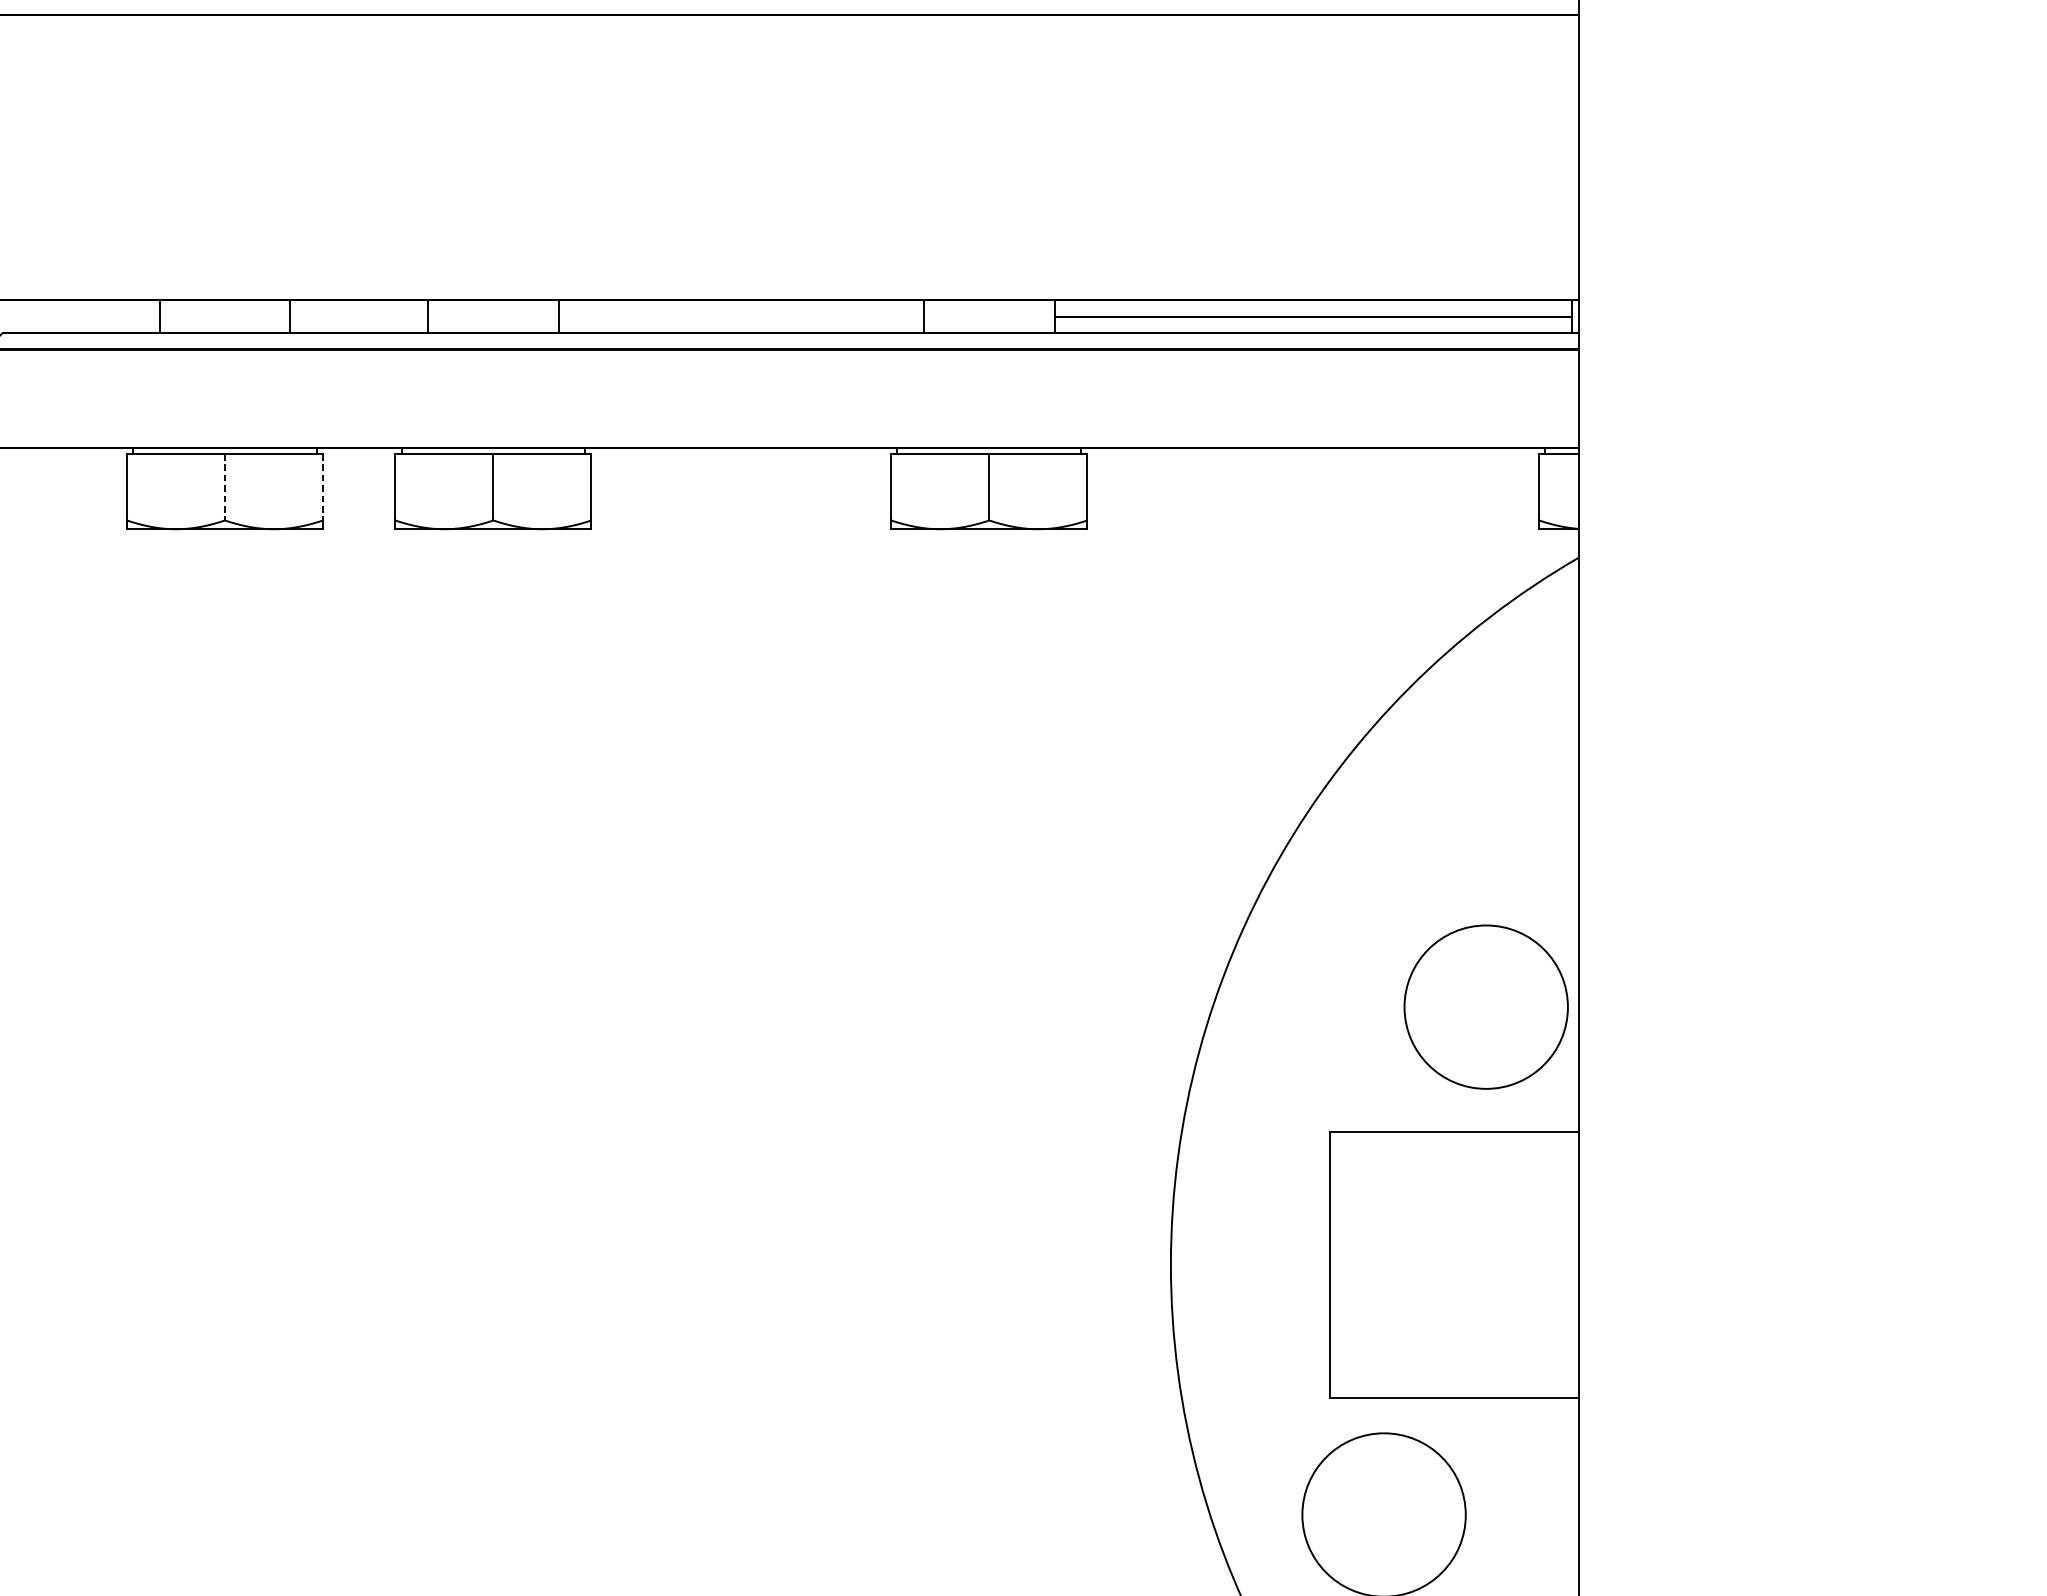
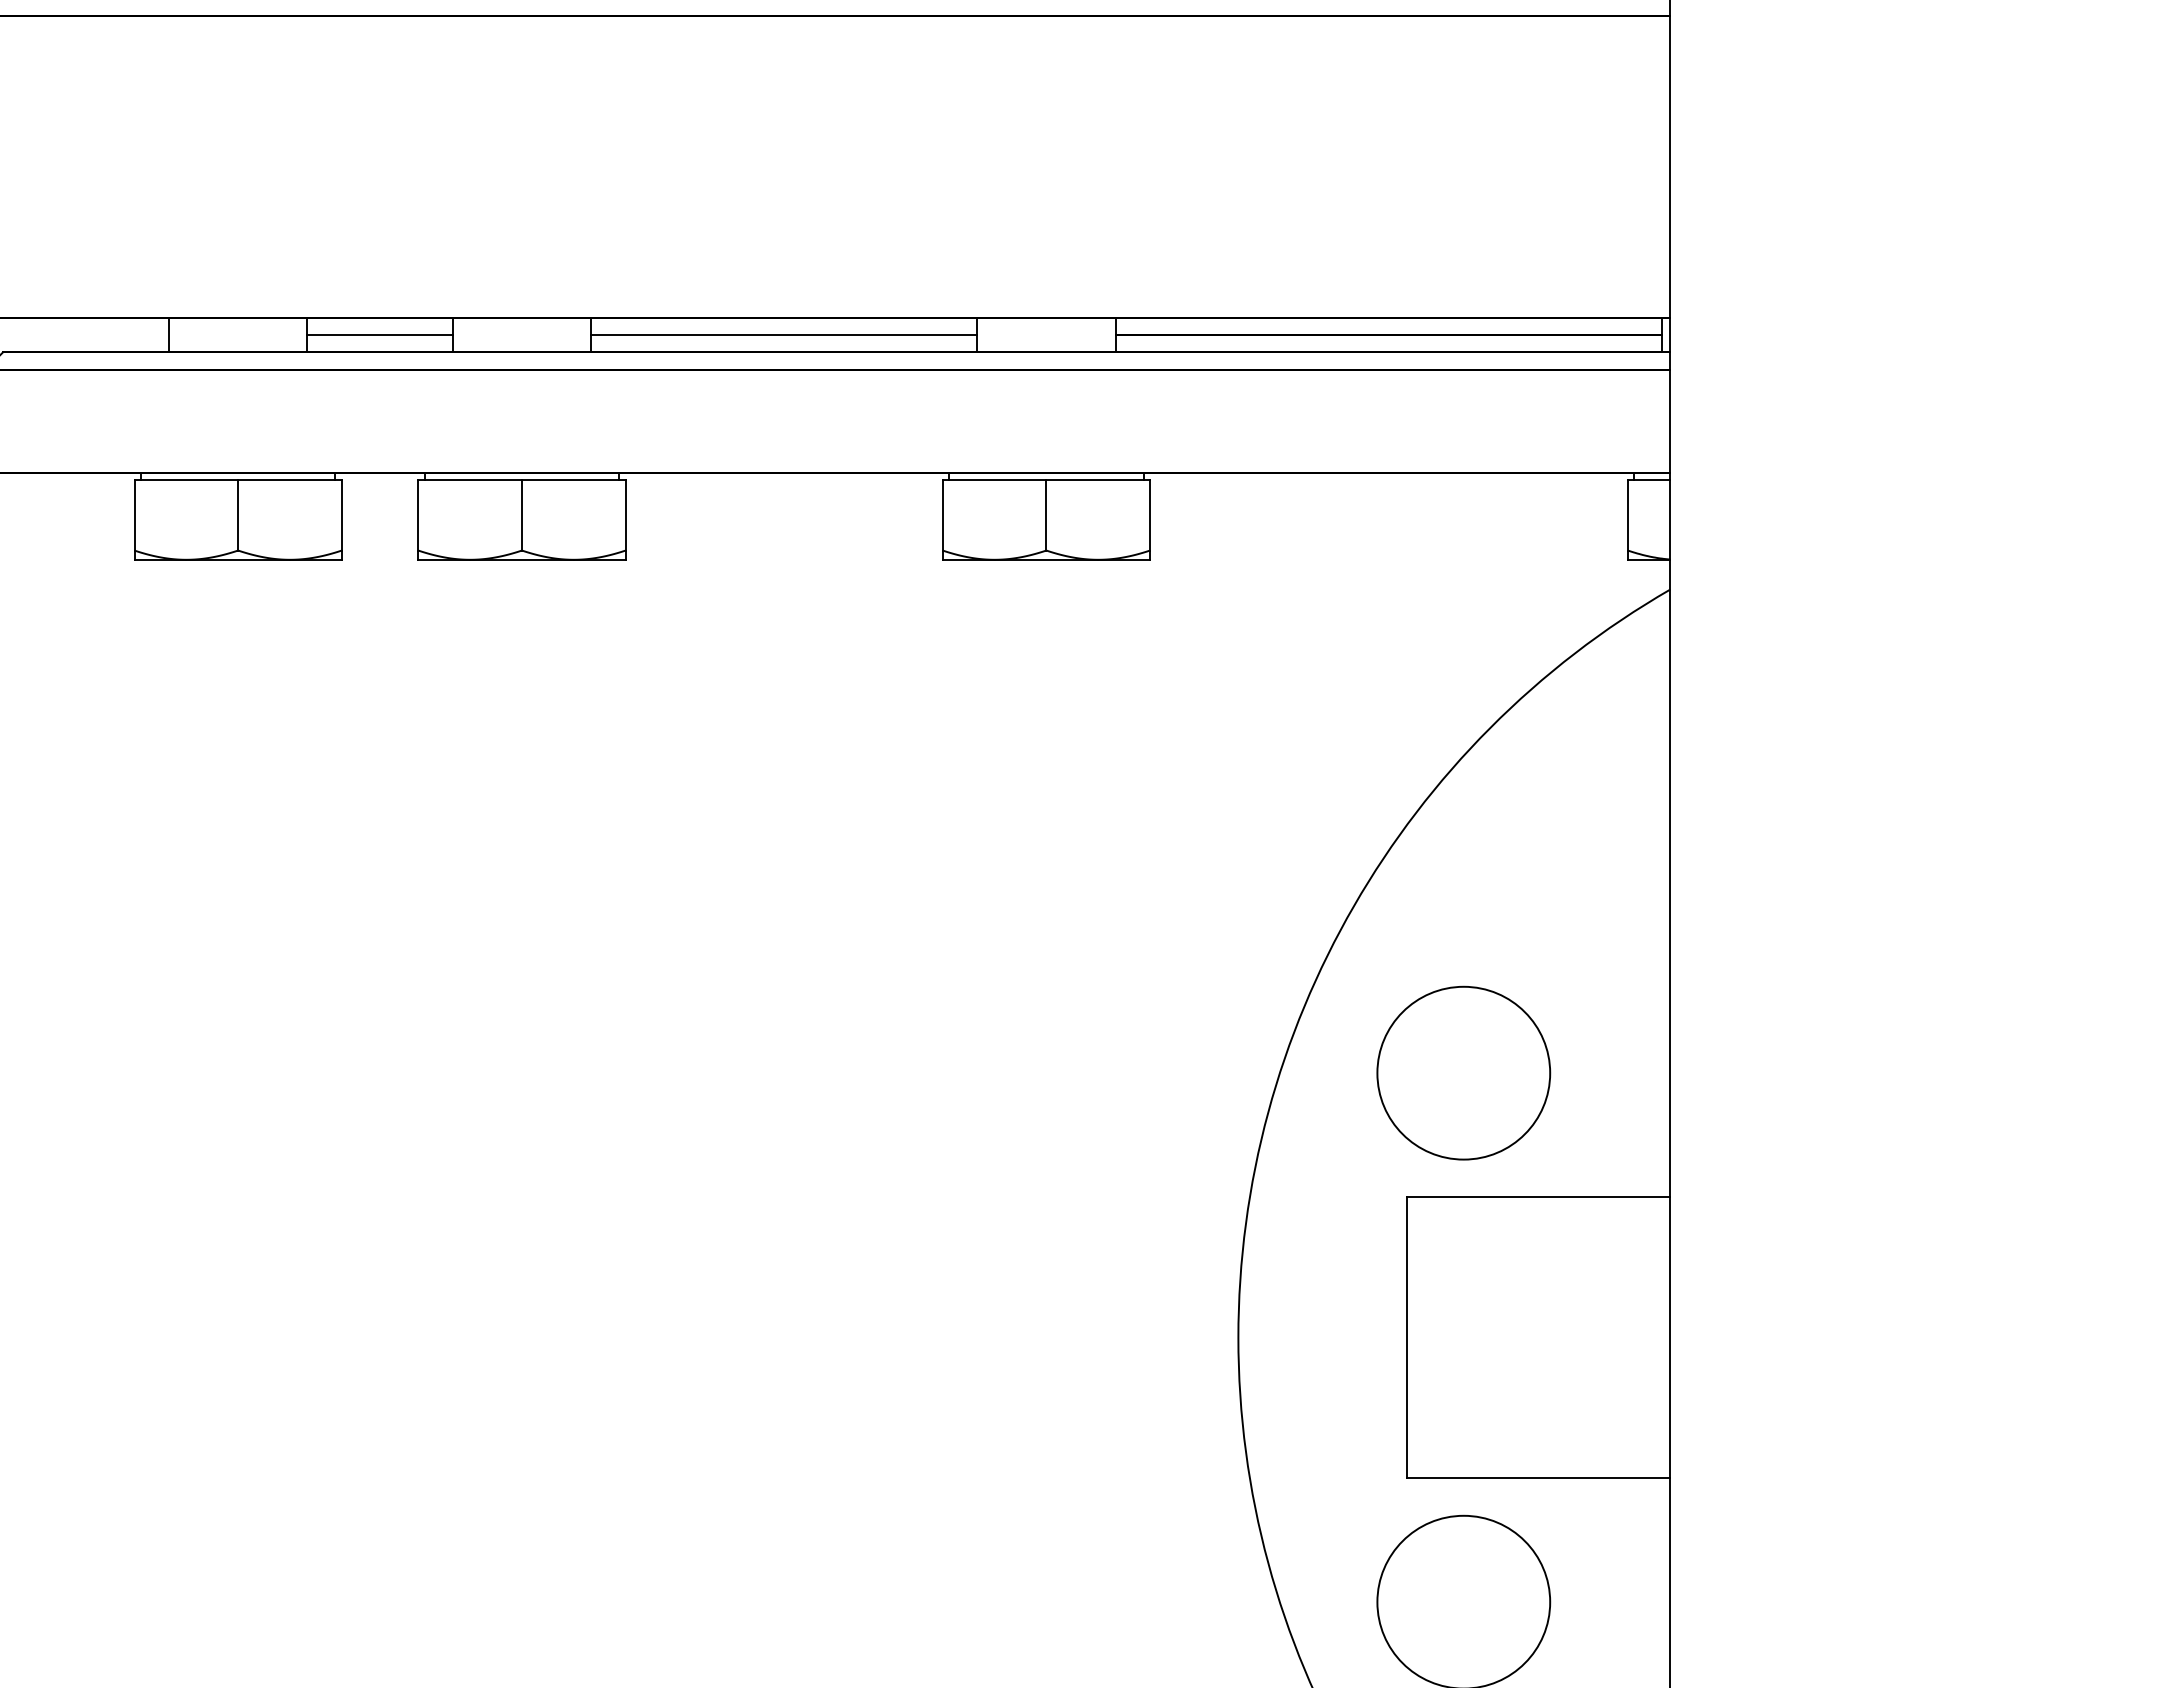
line: (358, 317) -> (379, 335), added
line: (741, 317) -> (784, 335), added
line: (225, 487) -> (238, 515), dashed -> solid
line: (322, 487) -> (341, 515), dashed -> solid
circle: (1485, 1006) -> (1463, 1072), moved

